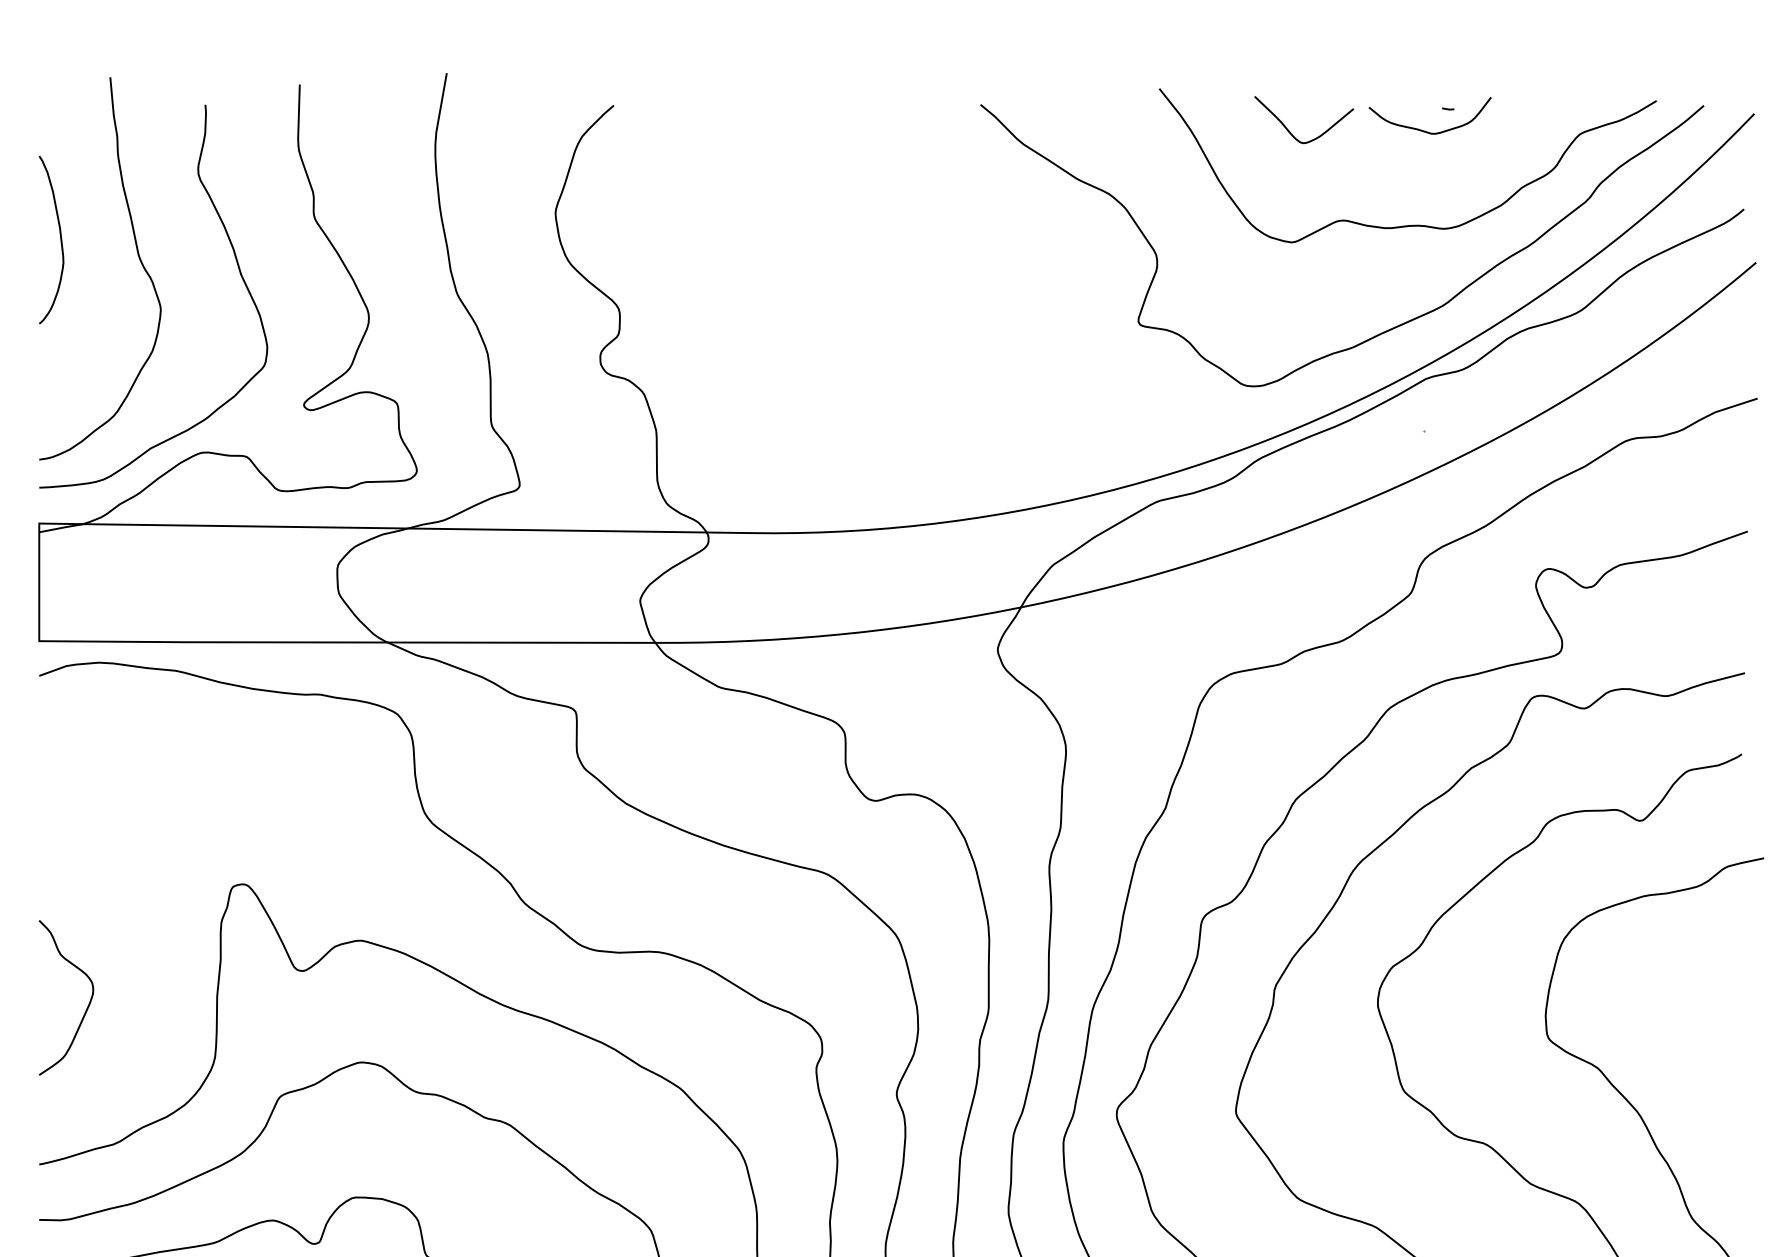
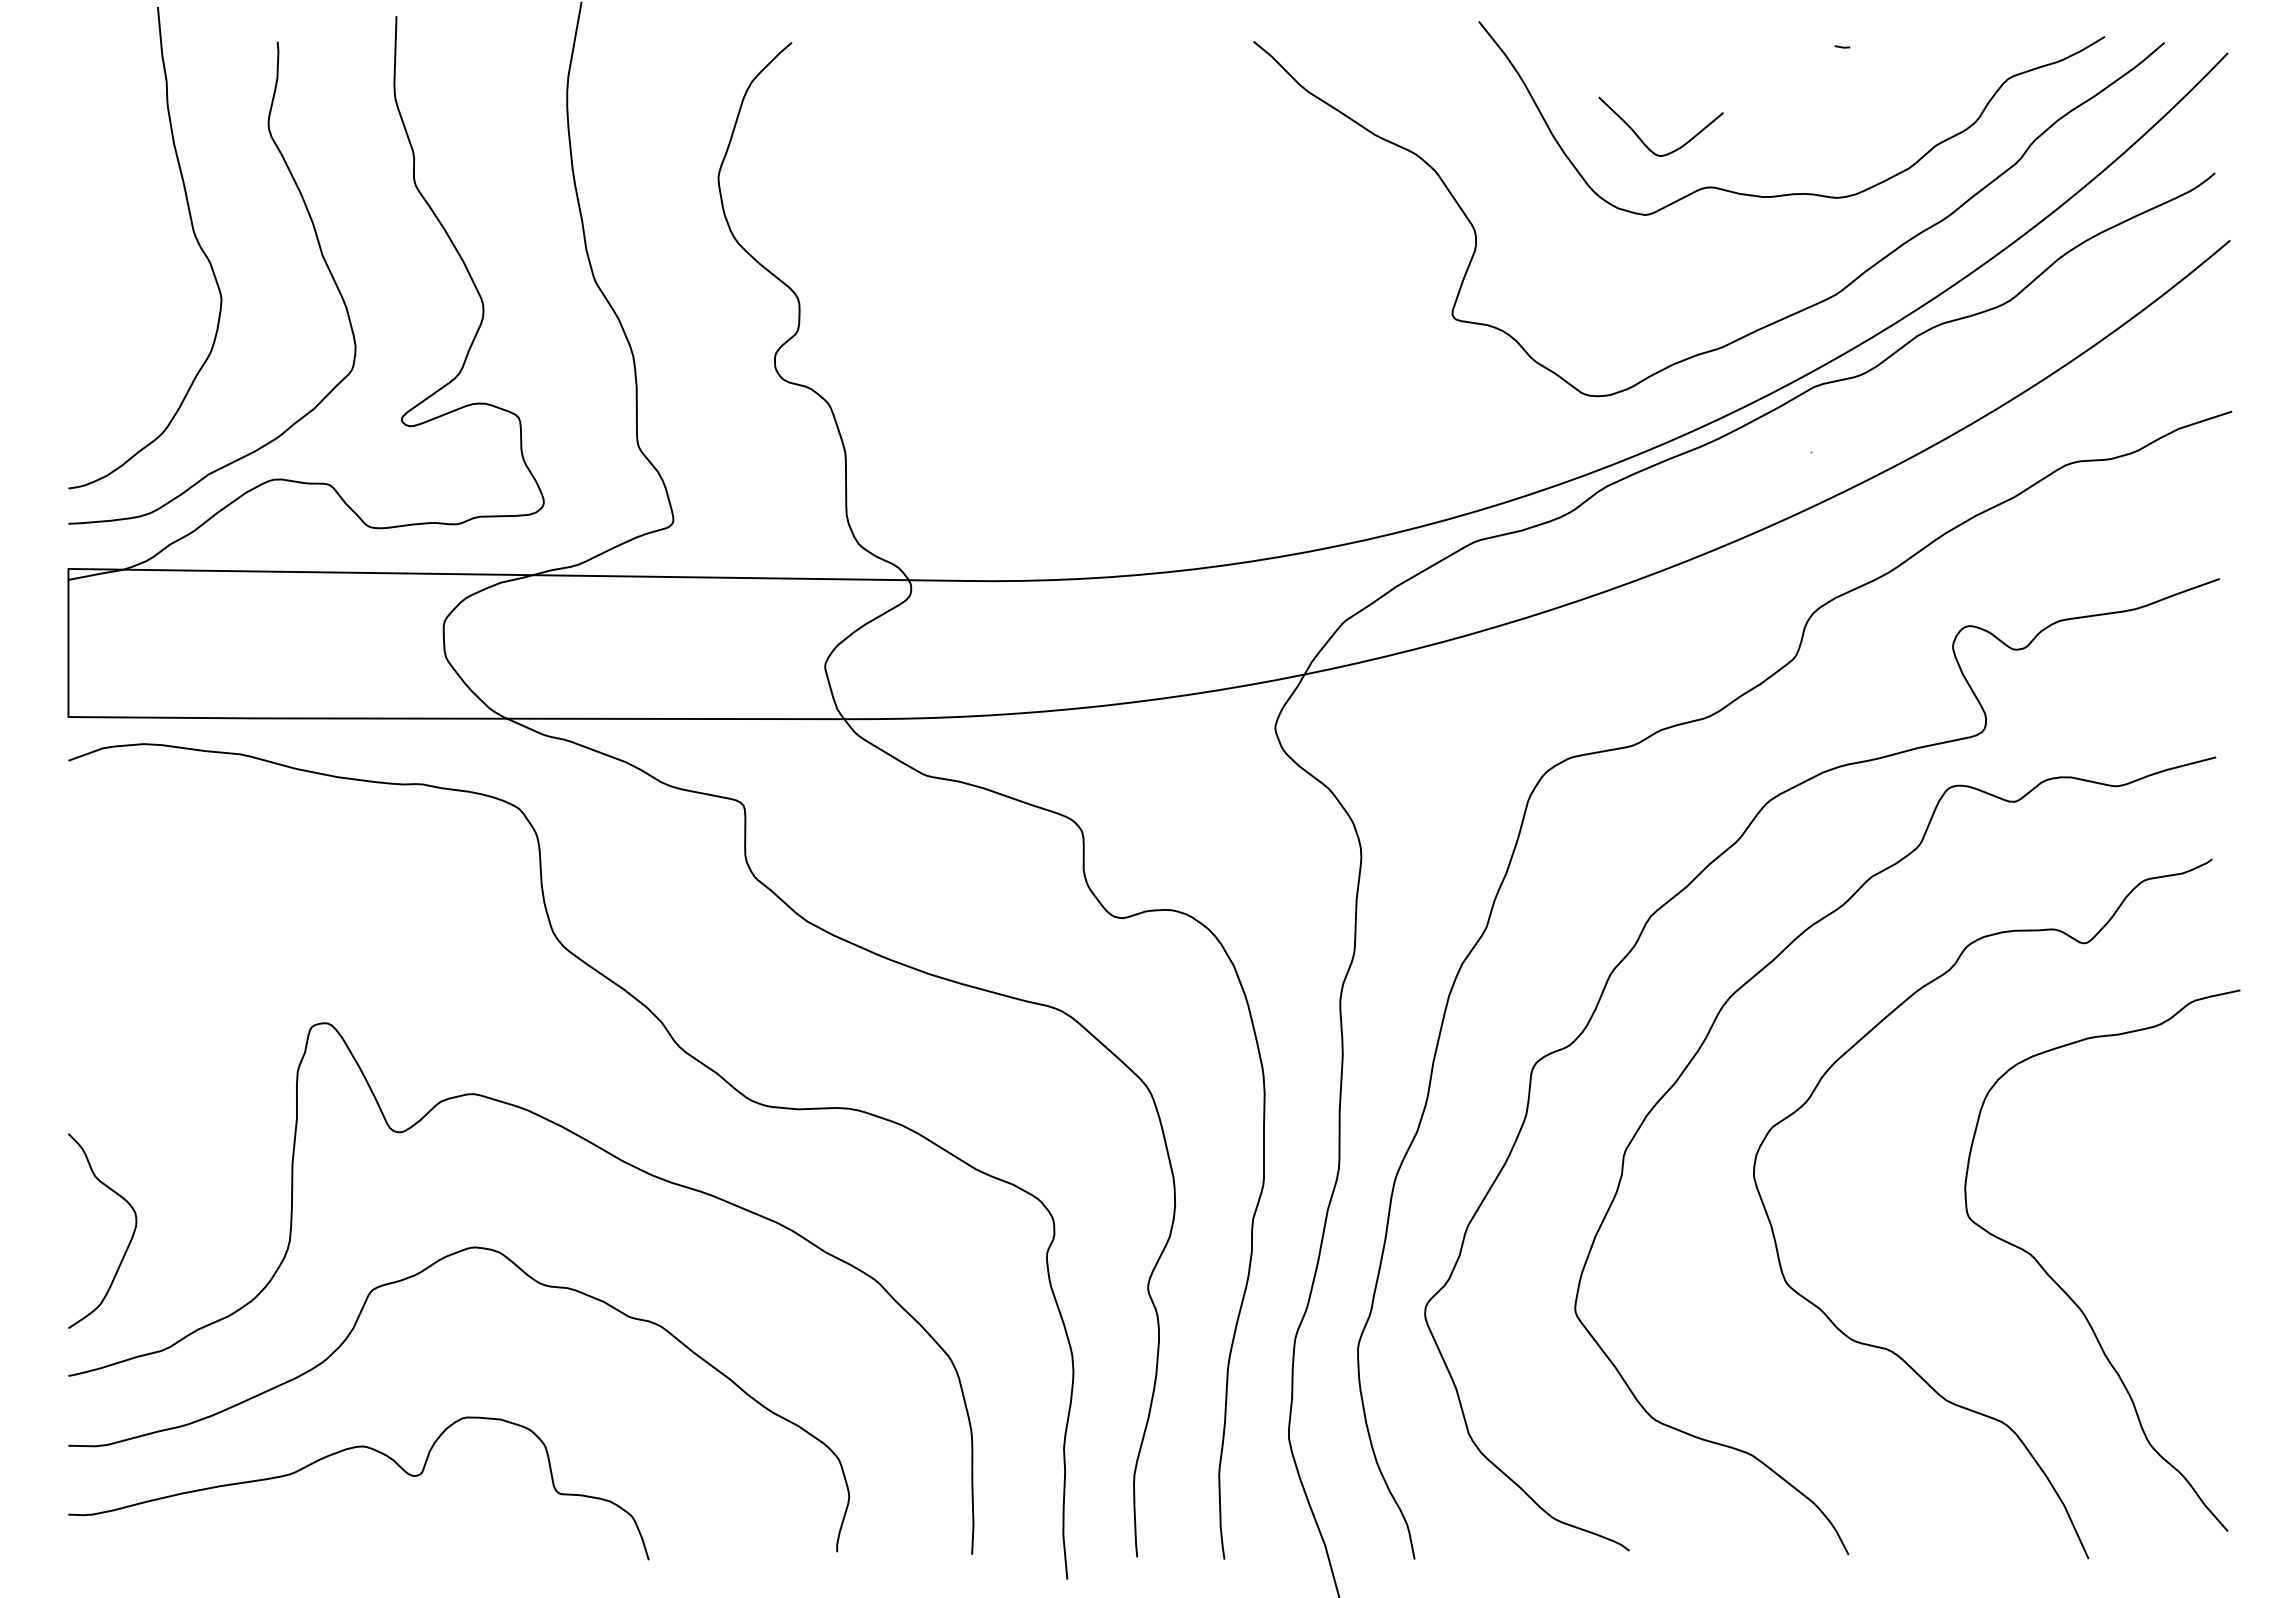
curve: (1425, 130) -> (1813, 74), removed
curve: (1290, 132) -> (1644, 142), moved
curve: (59, 236) -> (94, 207), removed
curve: (86, 1007) -> (128, 1243), moved

